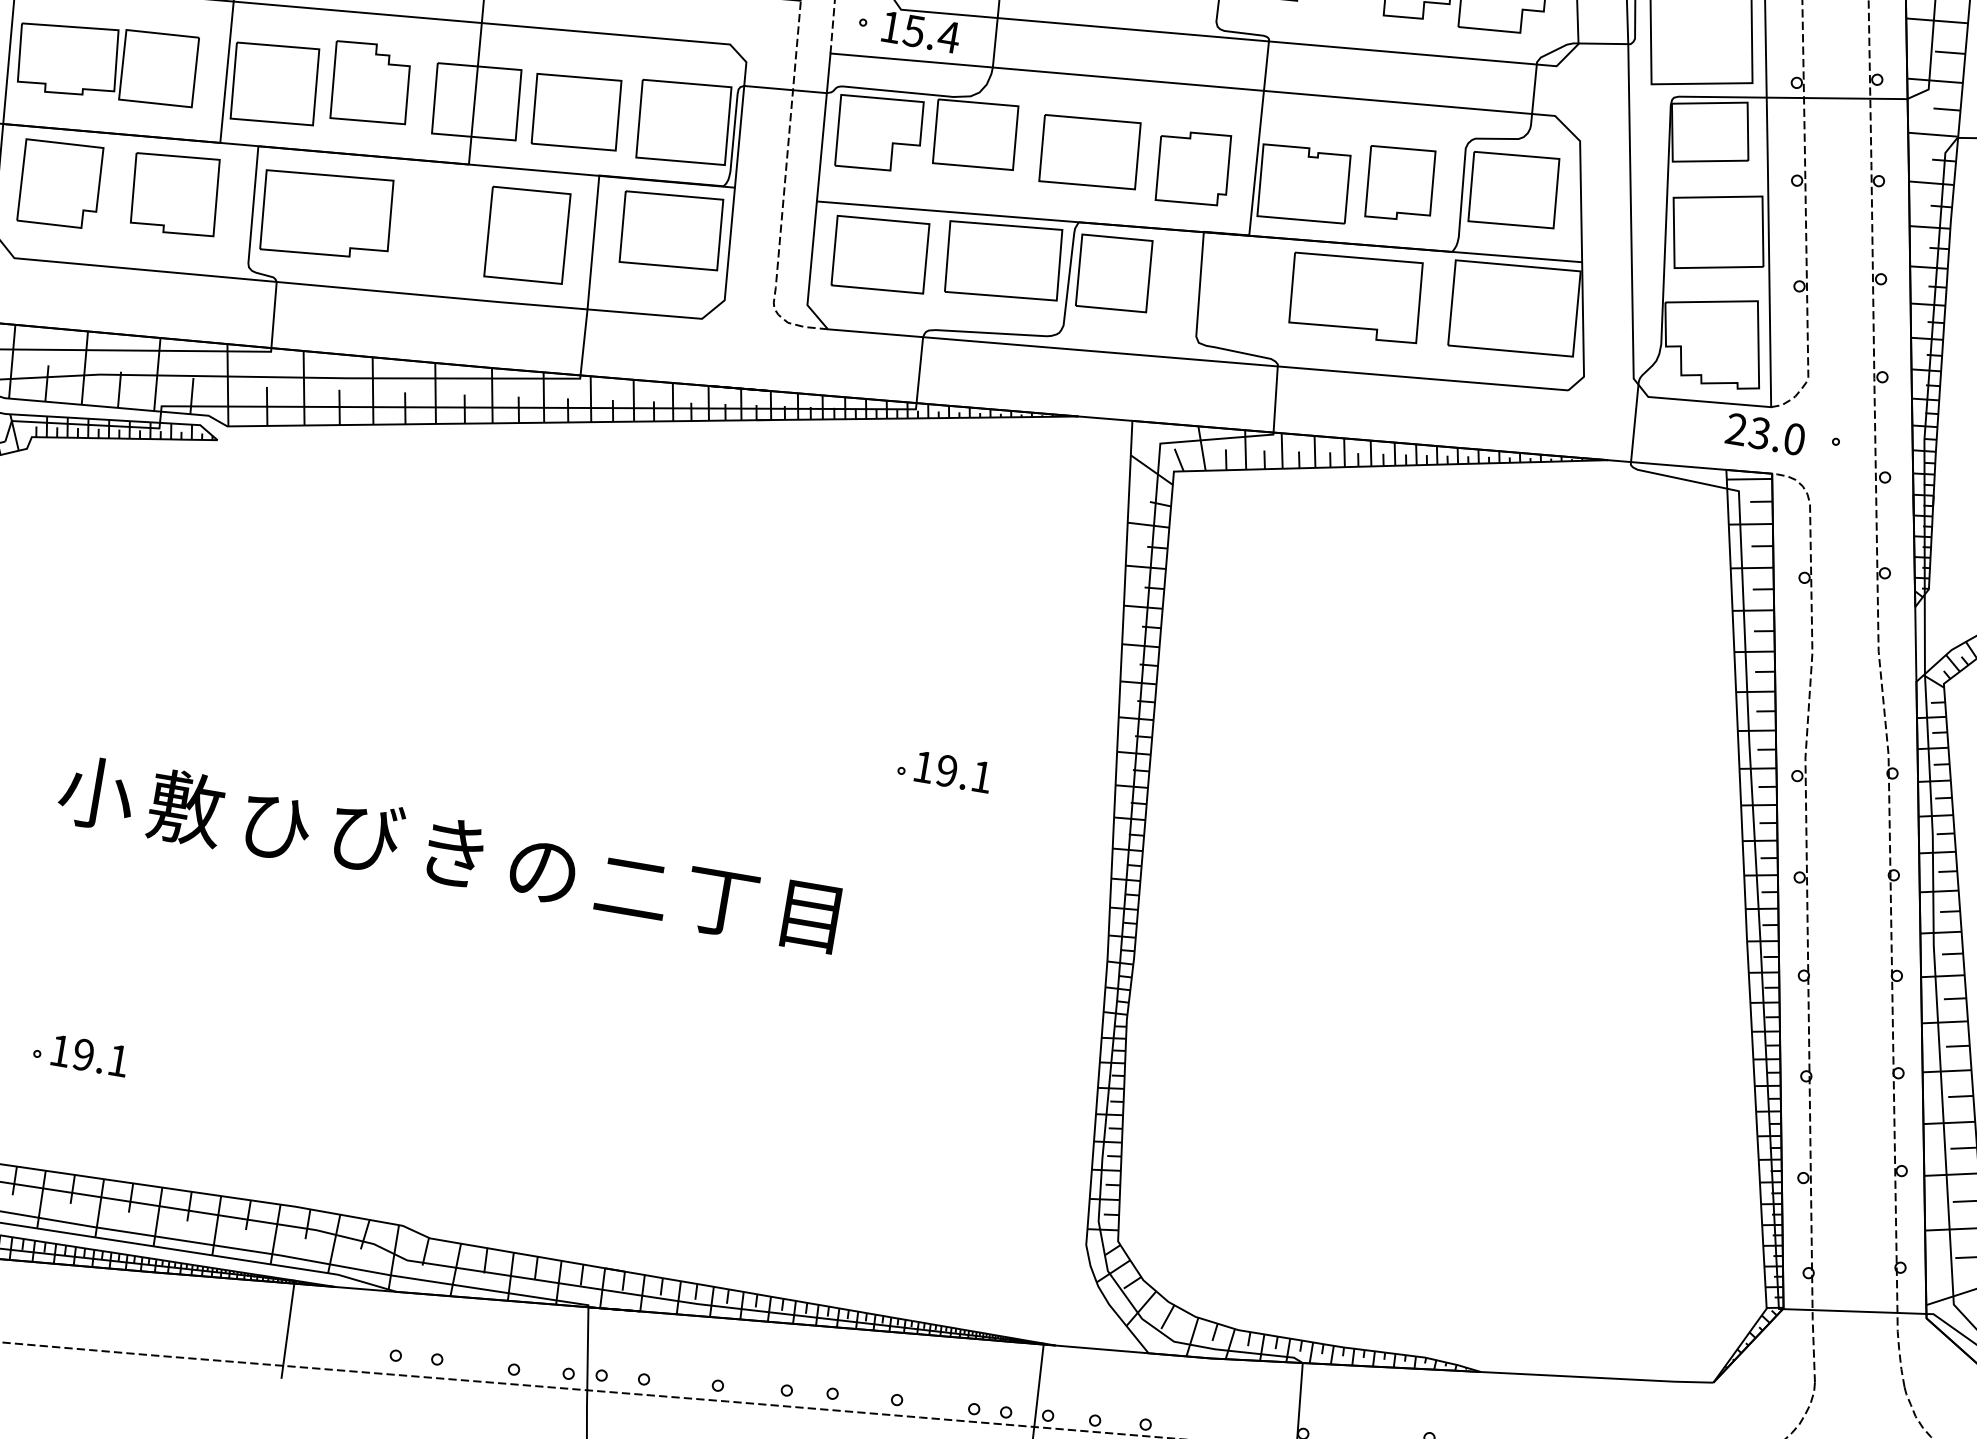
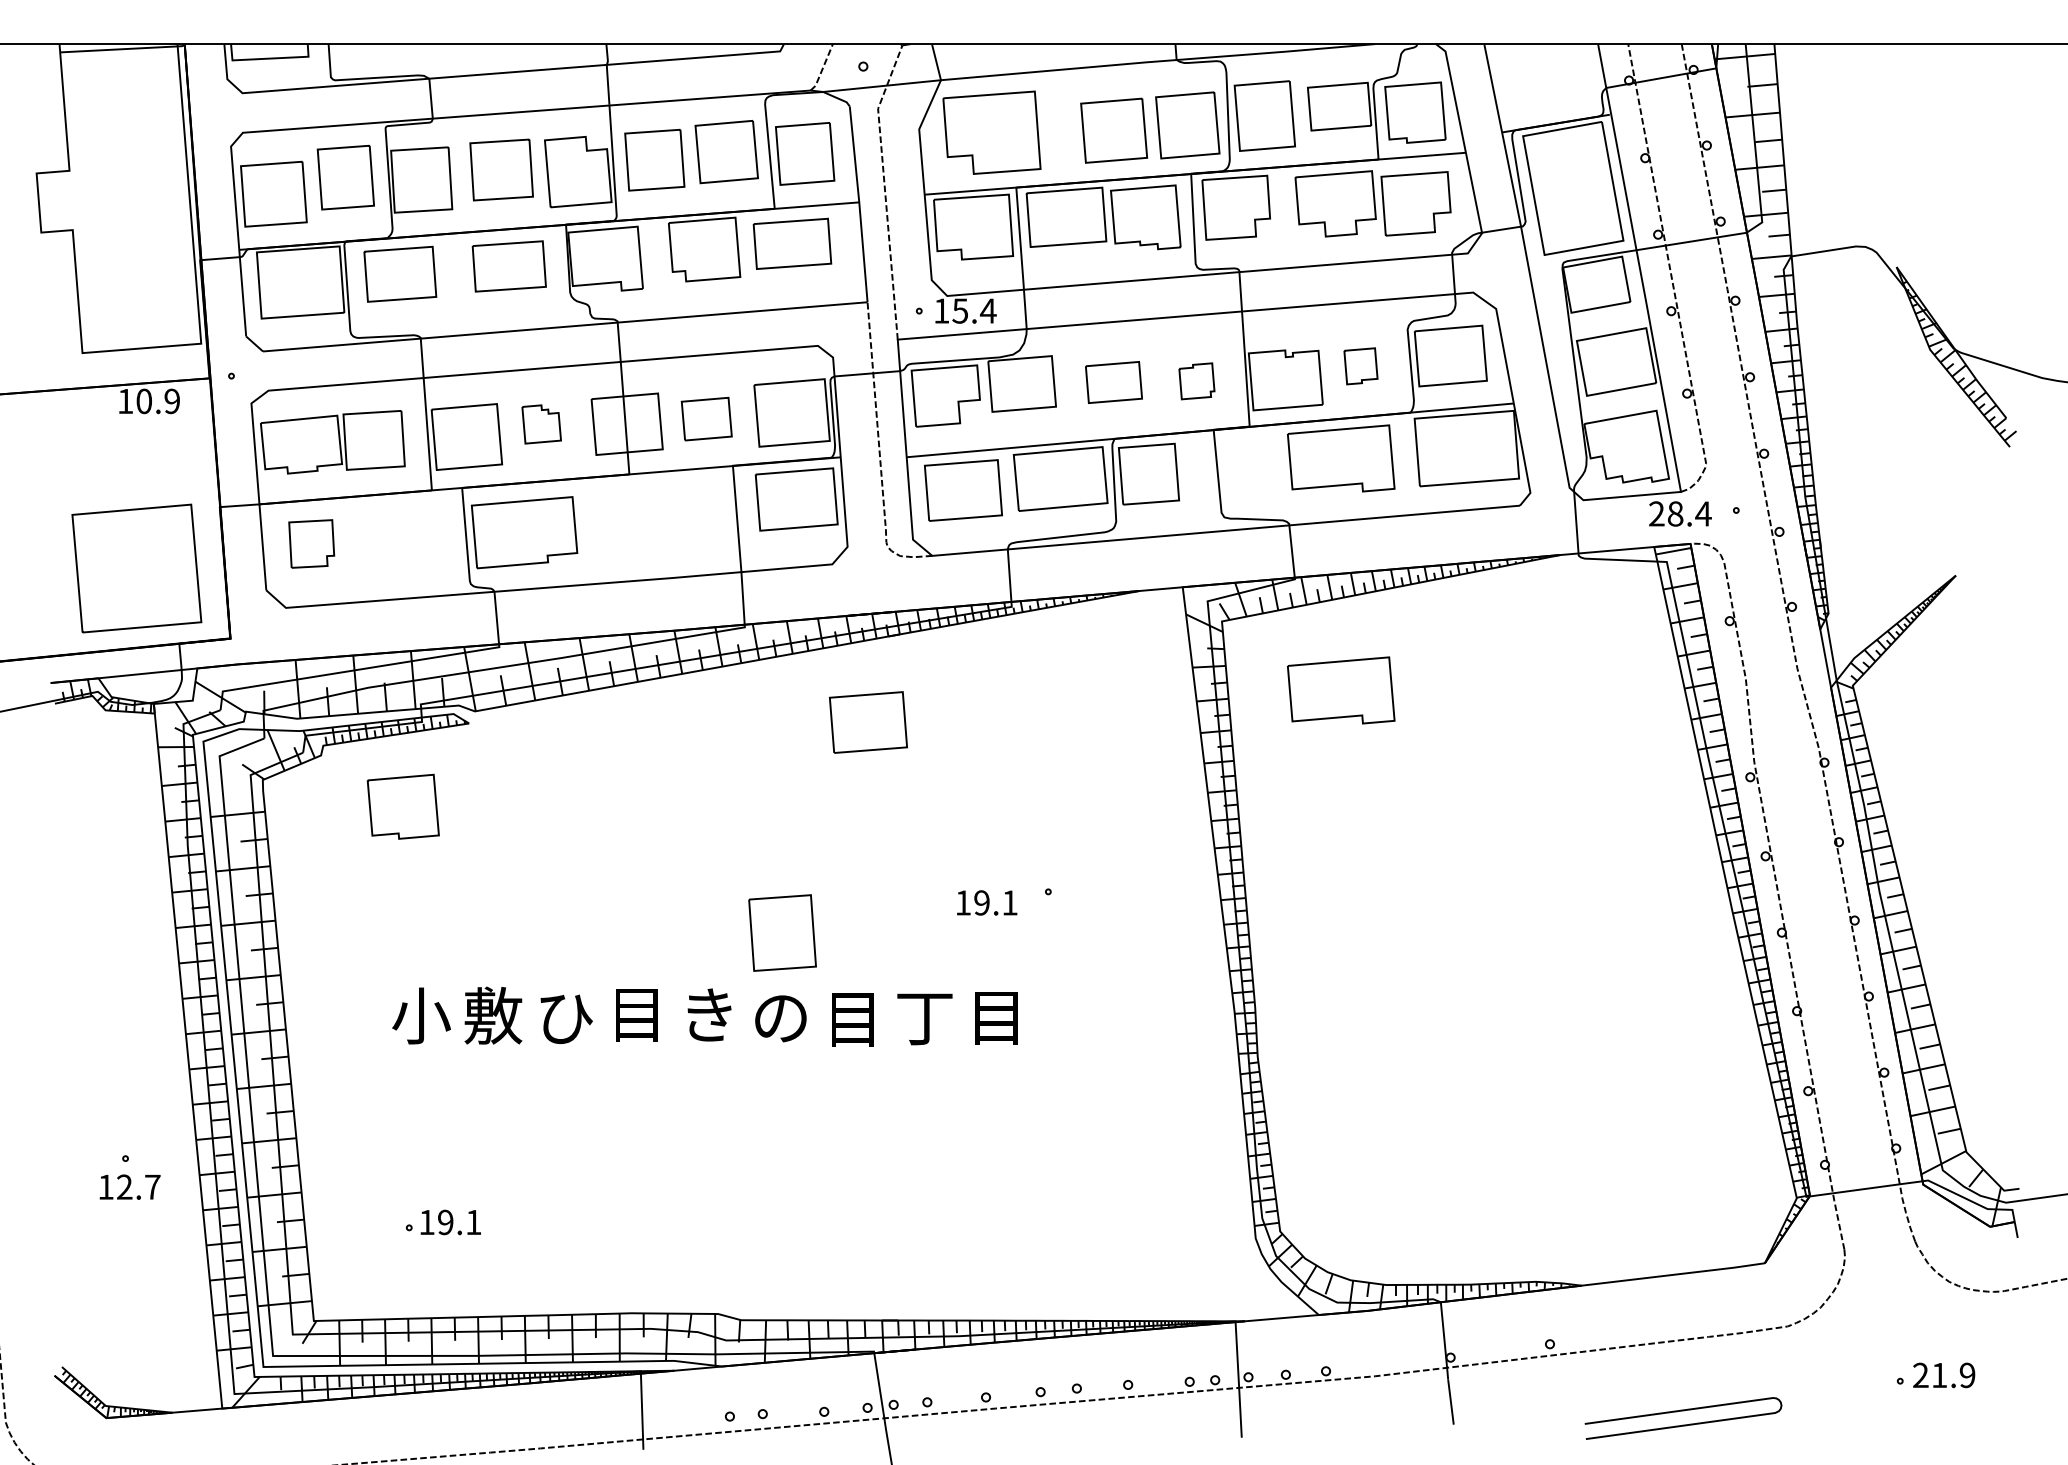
part: (370, 84) -> (541, 424), size x0.6
part: (576, 111) -> (706, 418), size x0.7
part: (1089, 152) -> (1113, 382), size x0.7
part: (1192, 168) -> (1196, 381), size x0.6
part: (59, 183) -> (311, 543), size x0.7
part: (1399, 184) -> (1360, 366), size x0.6
part: (174, 192) -> (402, 806), moved
part: (527, 234) -> (782, 932), moved
text: (1777, 435) -> (1689, 513), 23.0 -> 28.4
part: (713, 522) -> (868, 722), added
part: (1307, 582) -> (1341, 690), added
text: (953, 771) -> (987, 902), moved
text: (366, 835) -> (638, 1013), び -> 目
text: (631, 888) -> (852, 1019), 二 -> 目

